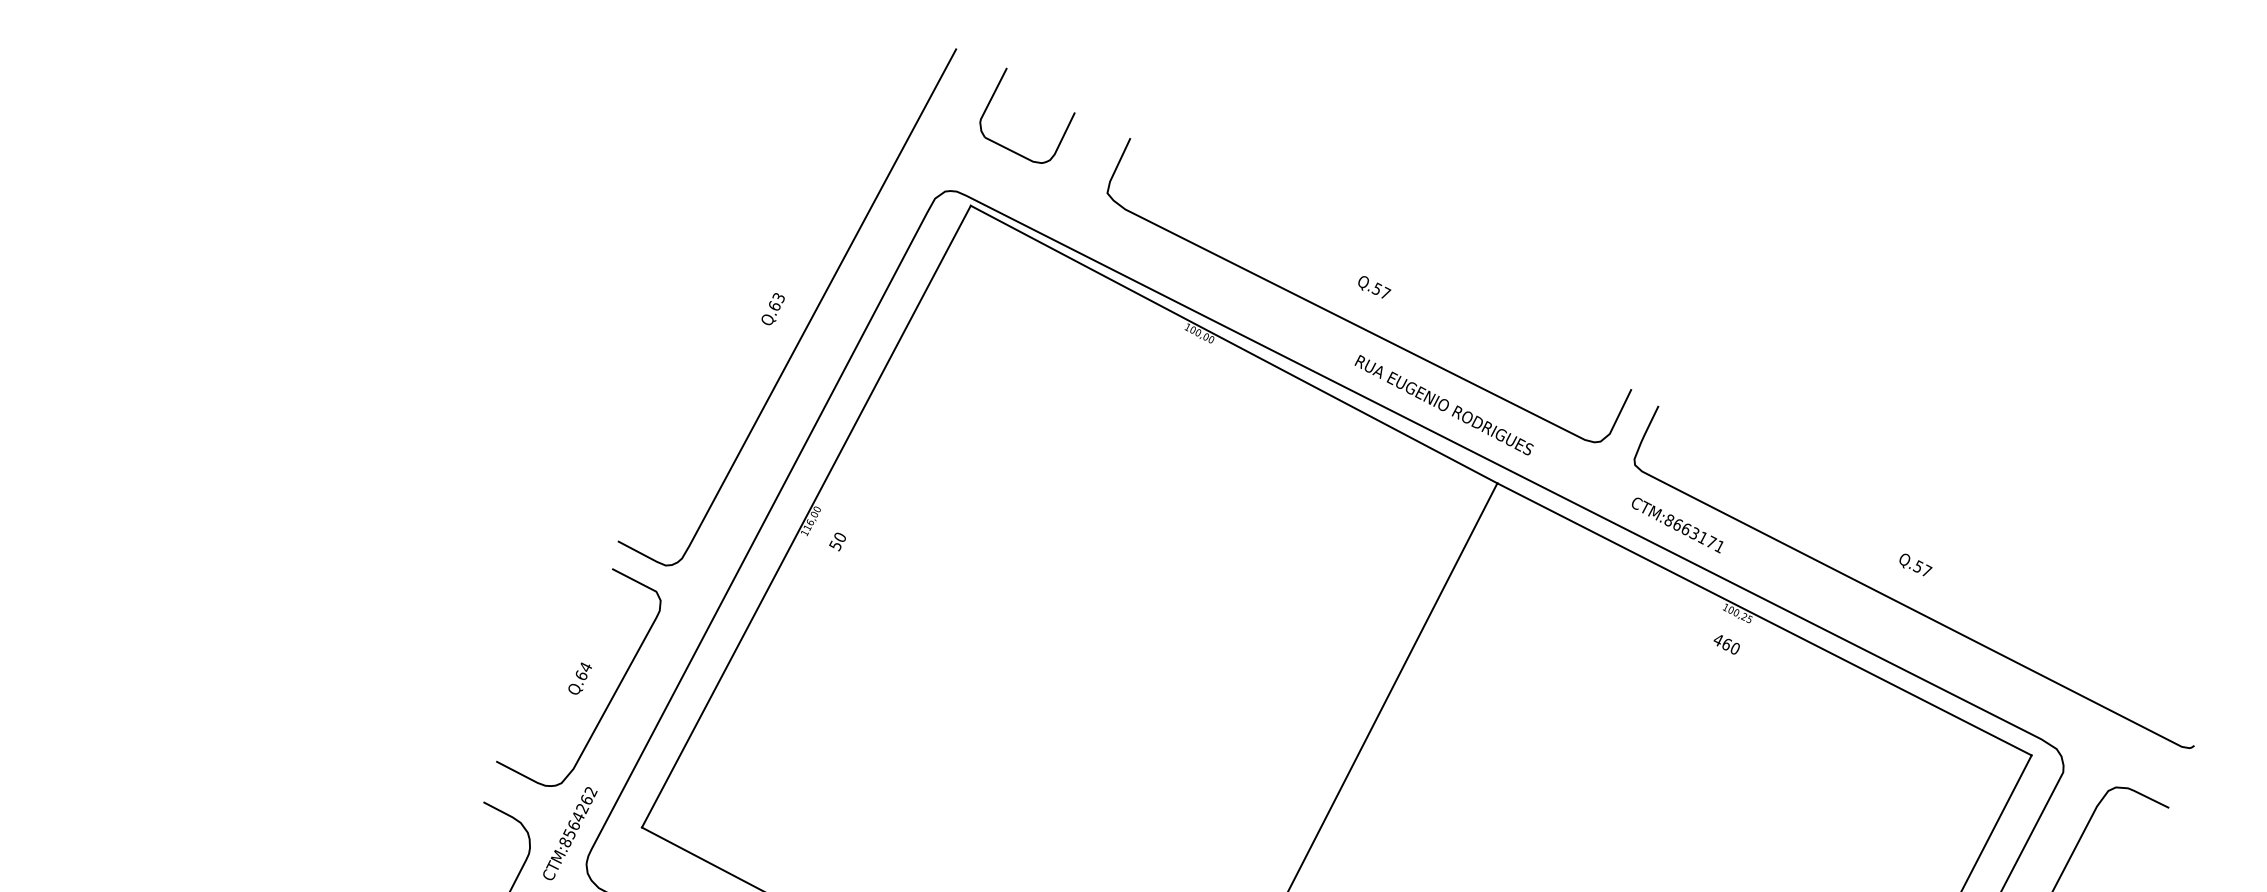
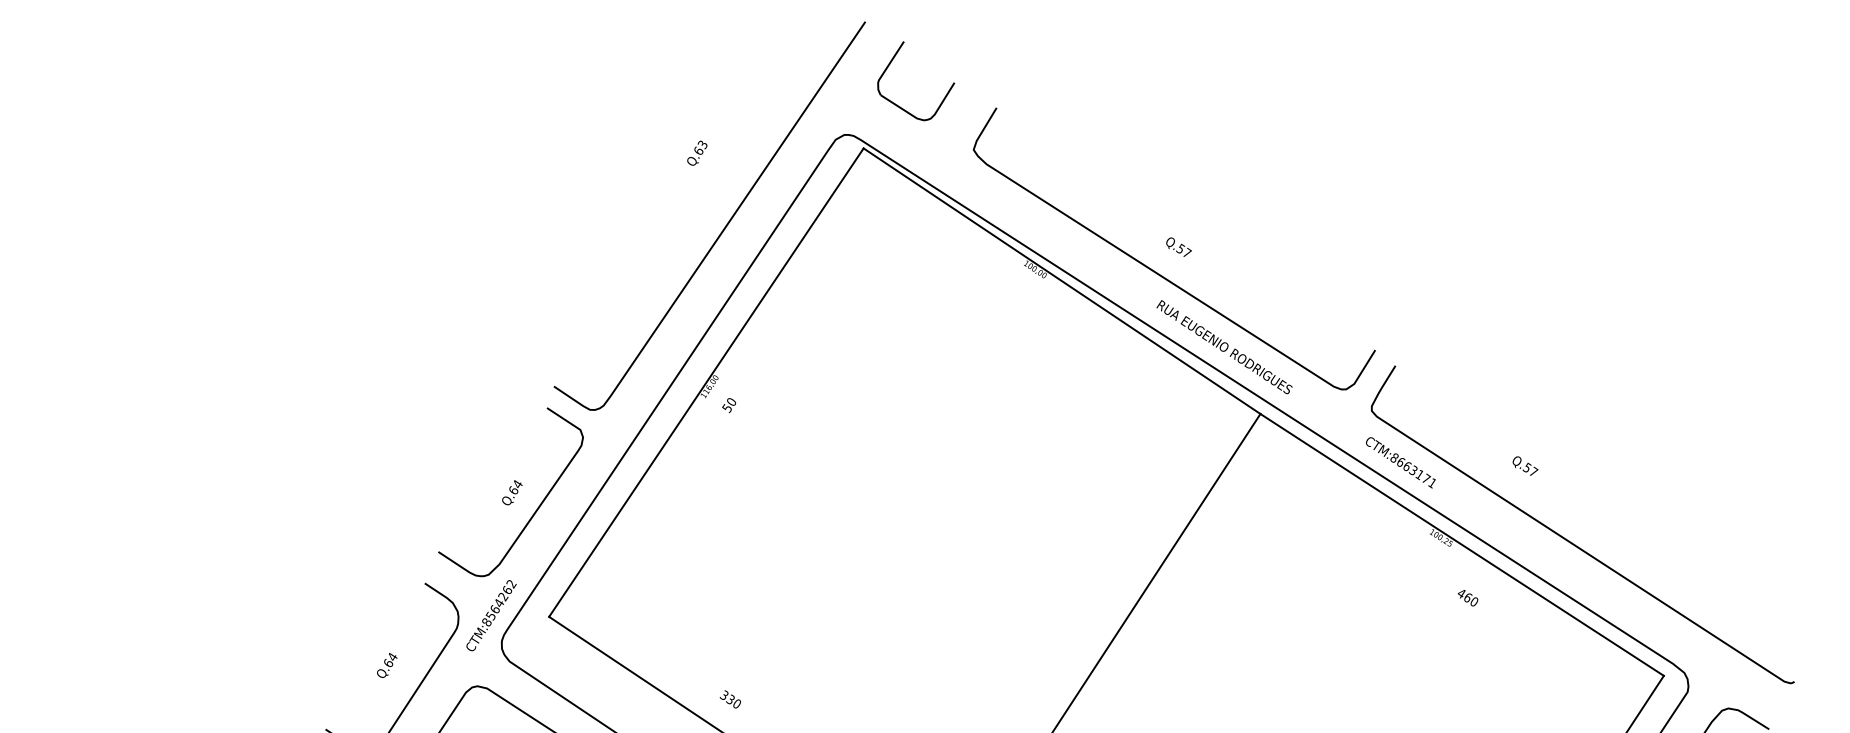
text: (773, 308) -> (697, 152), moved
text: (1915, 564) -> (1525, 465), moved
text: (1726, 645) -> (1467, 598), moved

